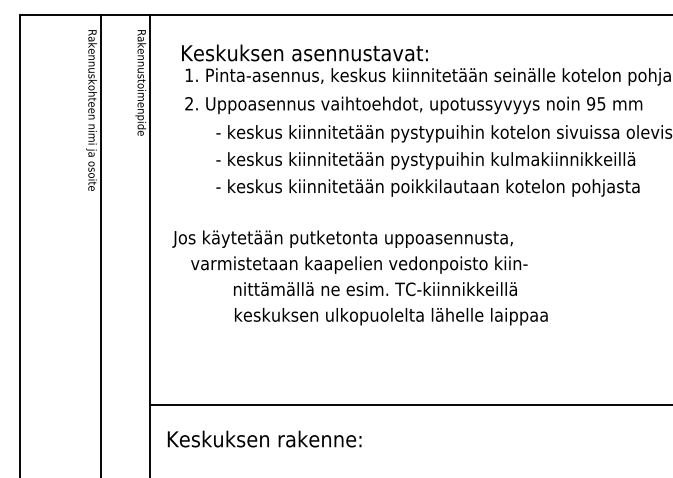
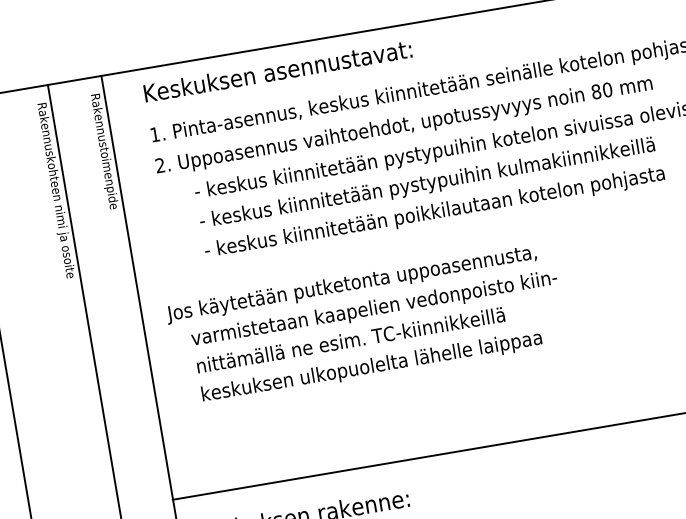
text: (304, 52) -> (277, 70), moved
text: (596, 103) -> (602, 90), 95 -> 80
text: (375, 289) -> (350, 340), moved
text: (391, 316) -> (372, 367), moved

